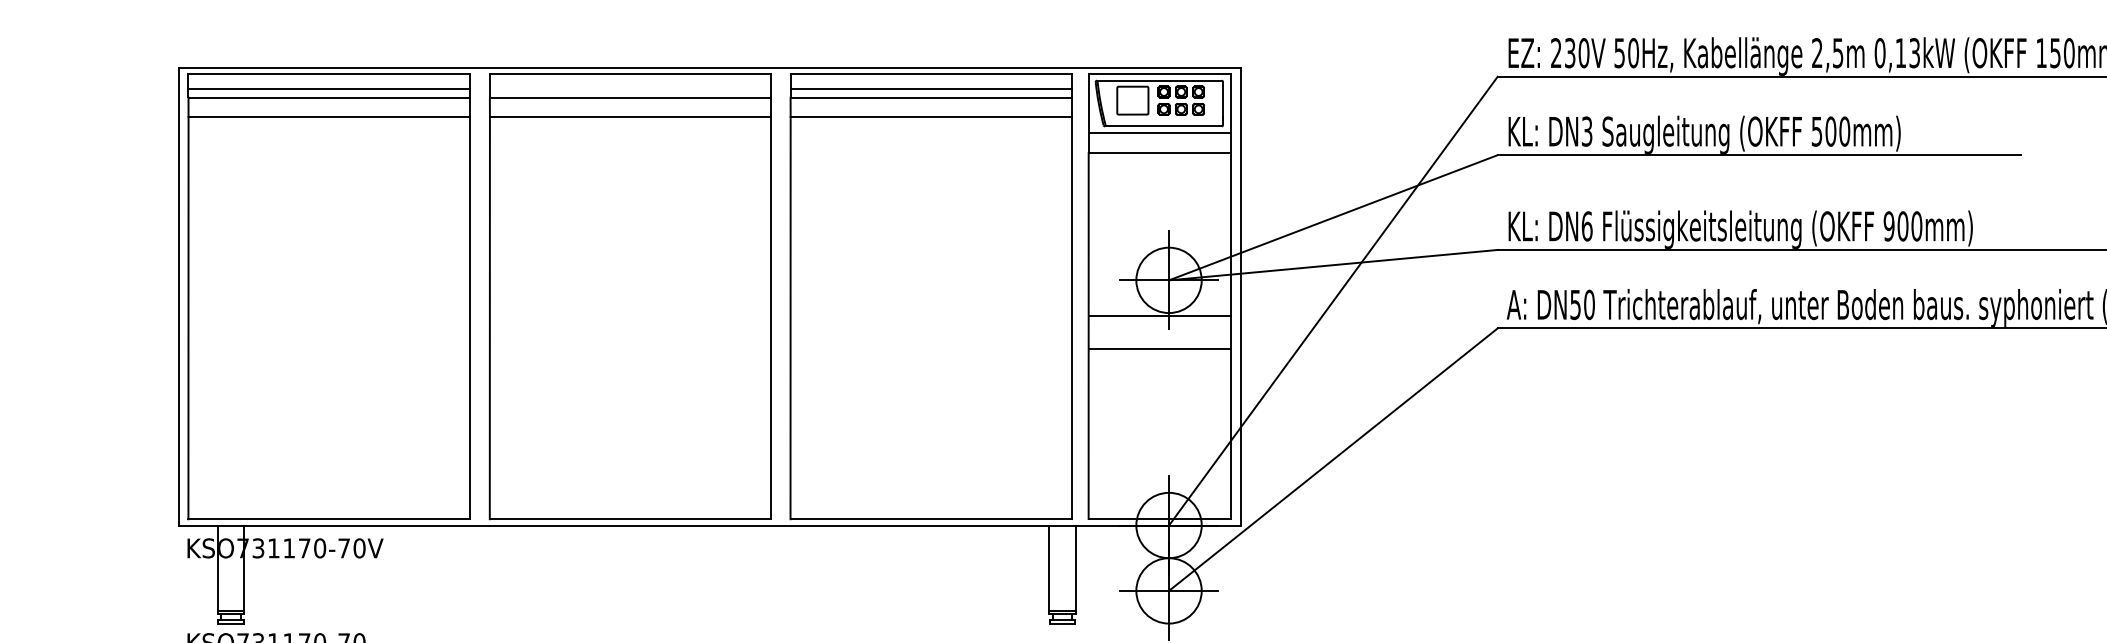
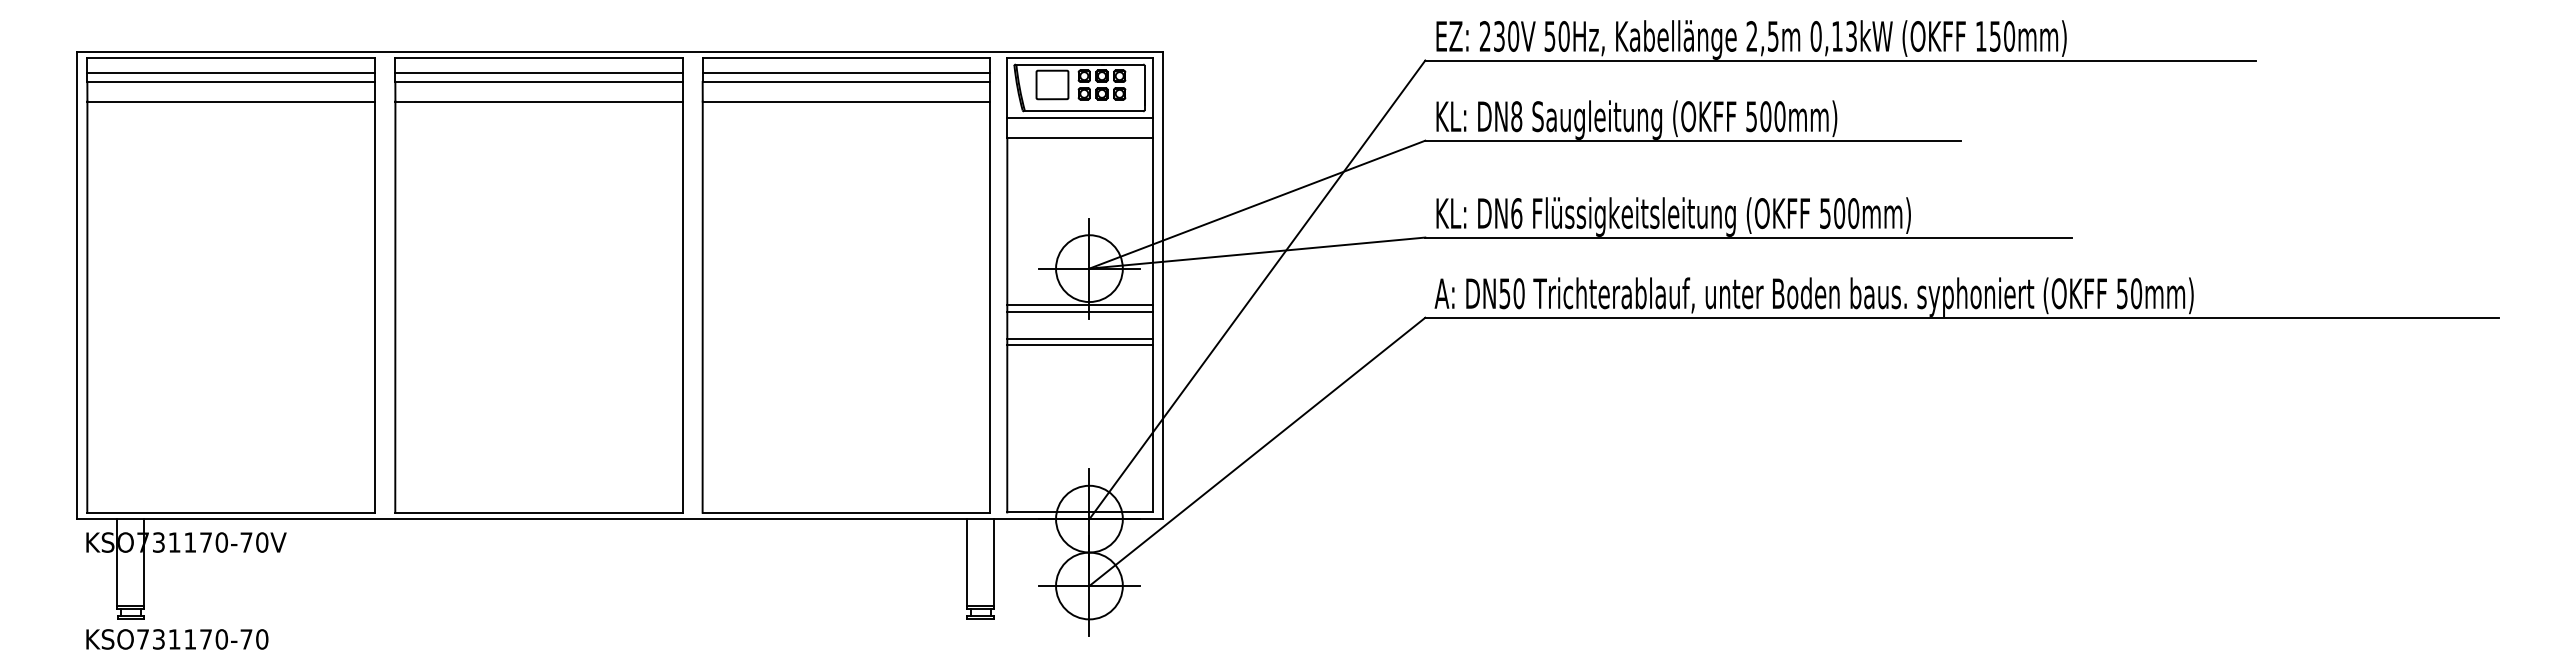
line: (629, 88) -> (538, 72), added
text: (1586, 131) -> (1516, 116), DN3 -> DN8
text: (1888, 226) -> (1824, 213), 900mm) -> 500mm)
line: (1159, 323) -> (1079, 312), added
line: (1159, 355) -> (1079, 345), added

